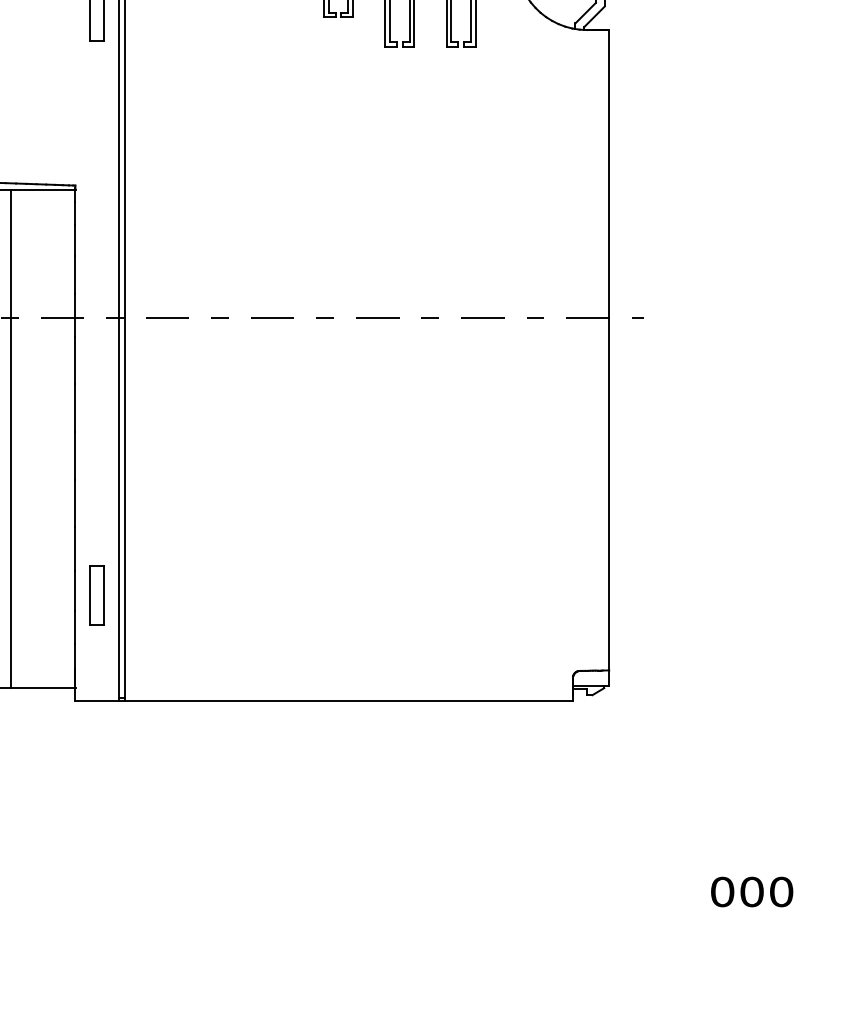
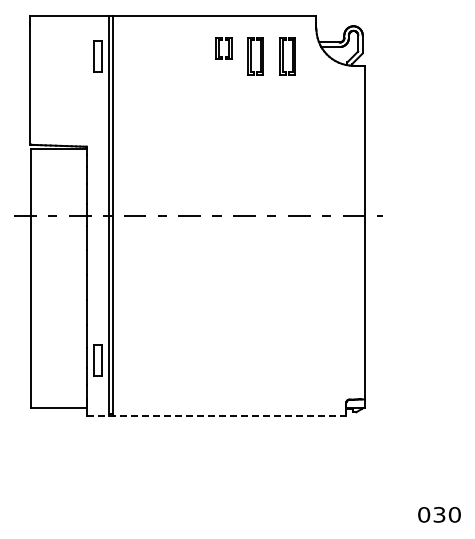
line: (11, 438) -> (53, 278), removed
line: (324, 701) -> (216, 415), solid -> dashed
text: (752, 891) -> (439, 514), 000 -> 030

